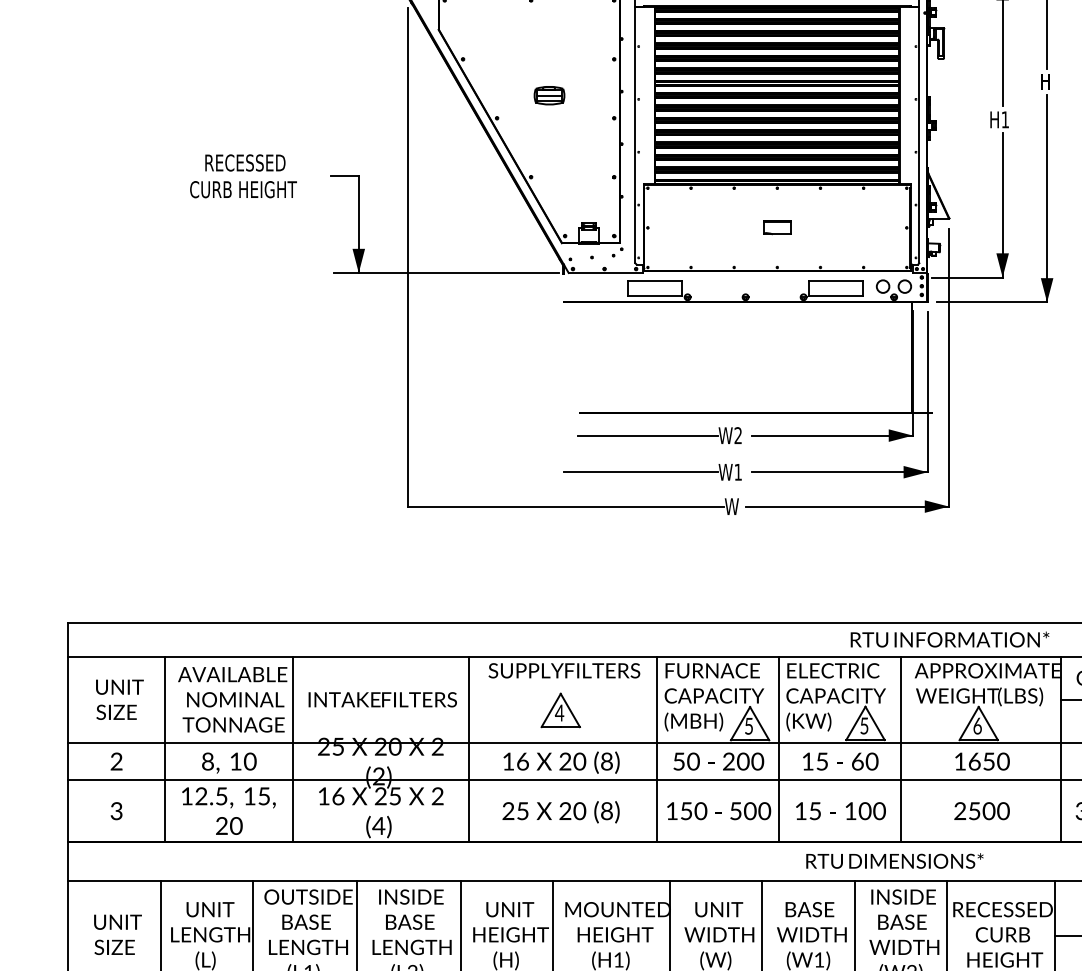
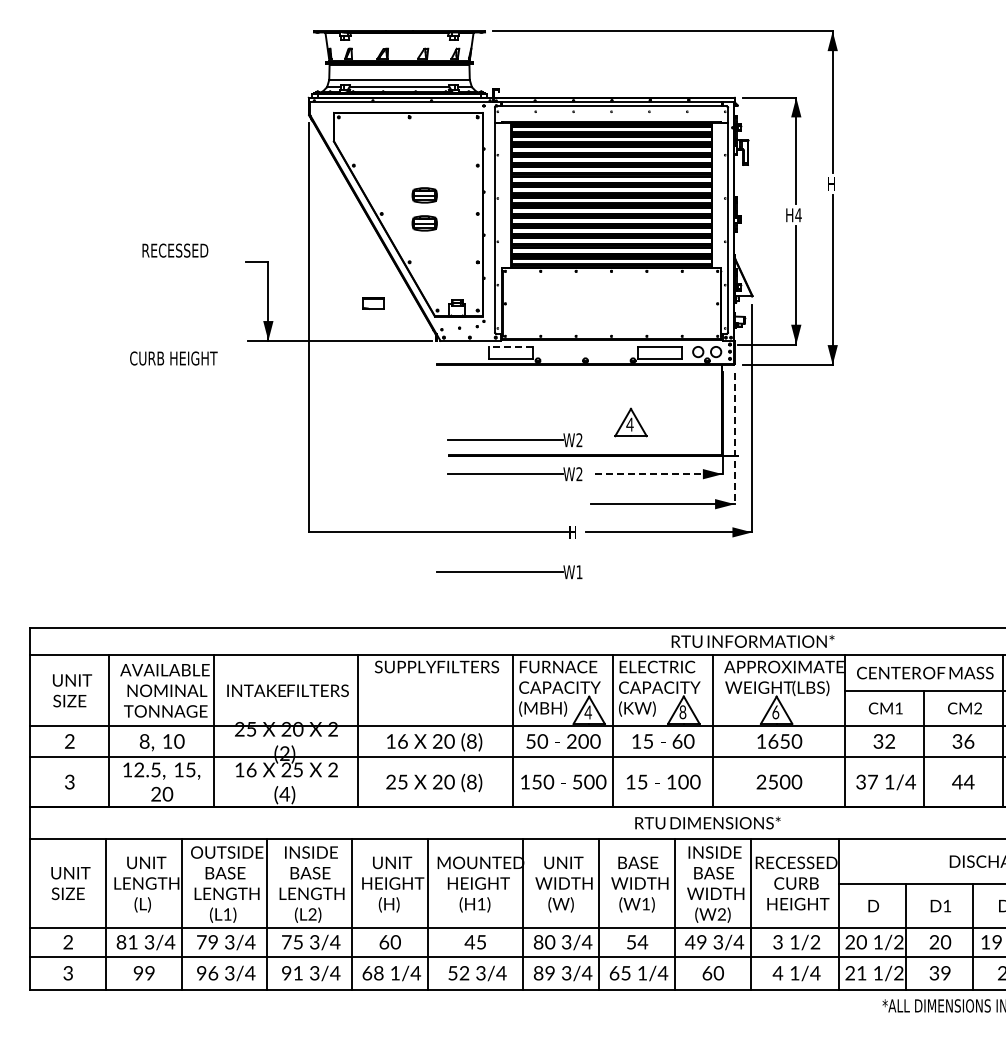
text: (1005, 120) -> (798, 215), H1 -> H4
part: (549, 129) -> (424, 223), added
text: (243, 189) -> (173, 358), moved
part: (777, 227) -> (373, 303), moved
line: (654, 281) -> (510, 347), solid -> dashed
line: (927, 392) -> (734, 438), solid -> dashed
part: (658, 394) -> (514, 440), added
line: (832, 435) -> (656, 474), solid -> dashed
part: (652, 472) -> (509, 572), moved
text: (730, 506) -> (573, 532), W -> H
part: (560, 710) -> (630, 422), moved
text: (748, 726) -> (587, 712), 5 -> 4
text: (863, 726) -> (682, 712), 5 -> 8

